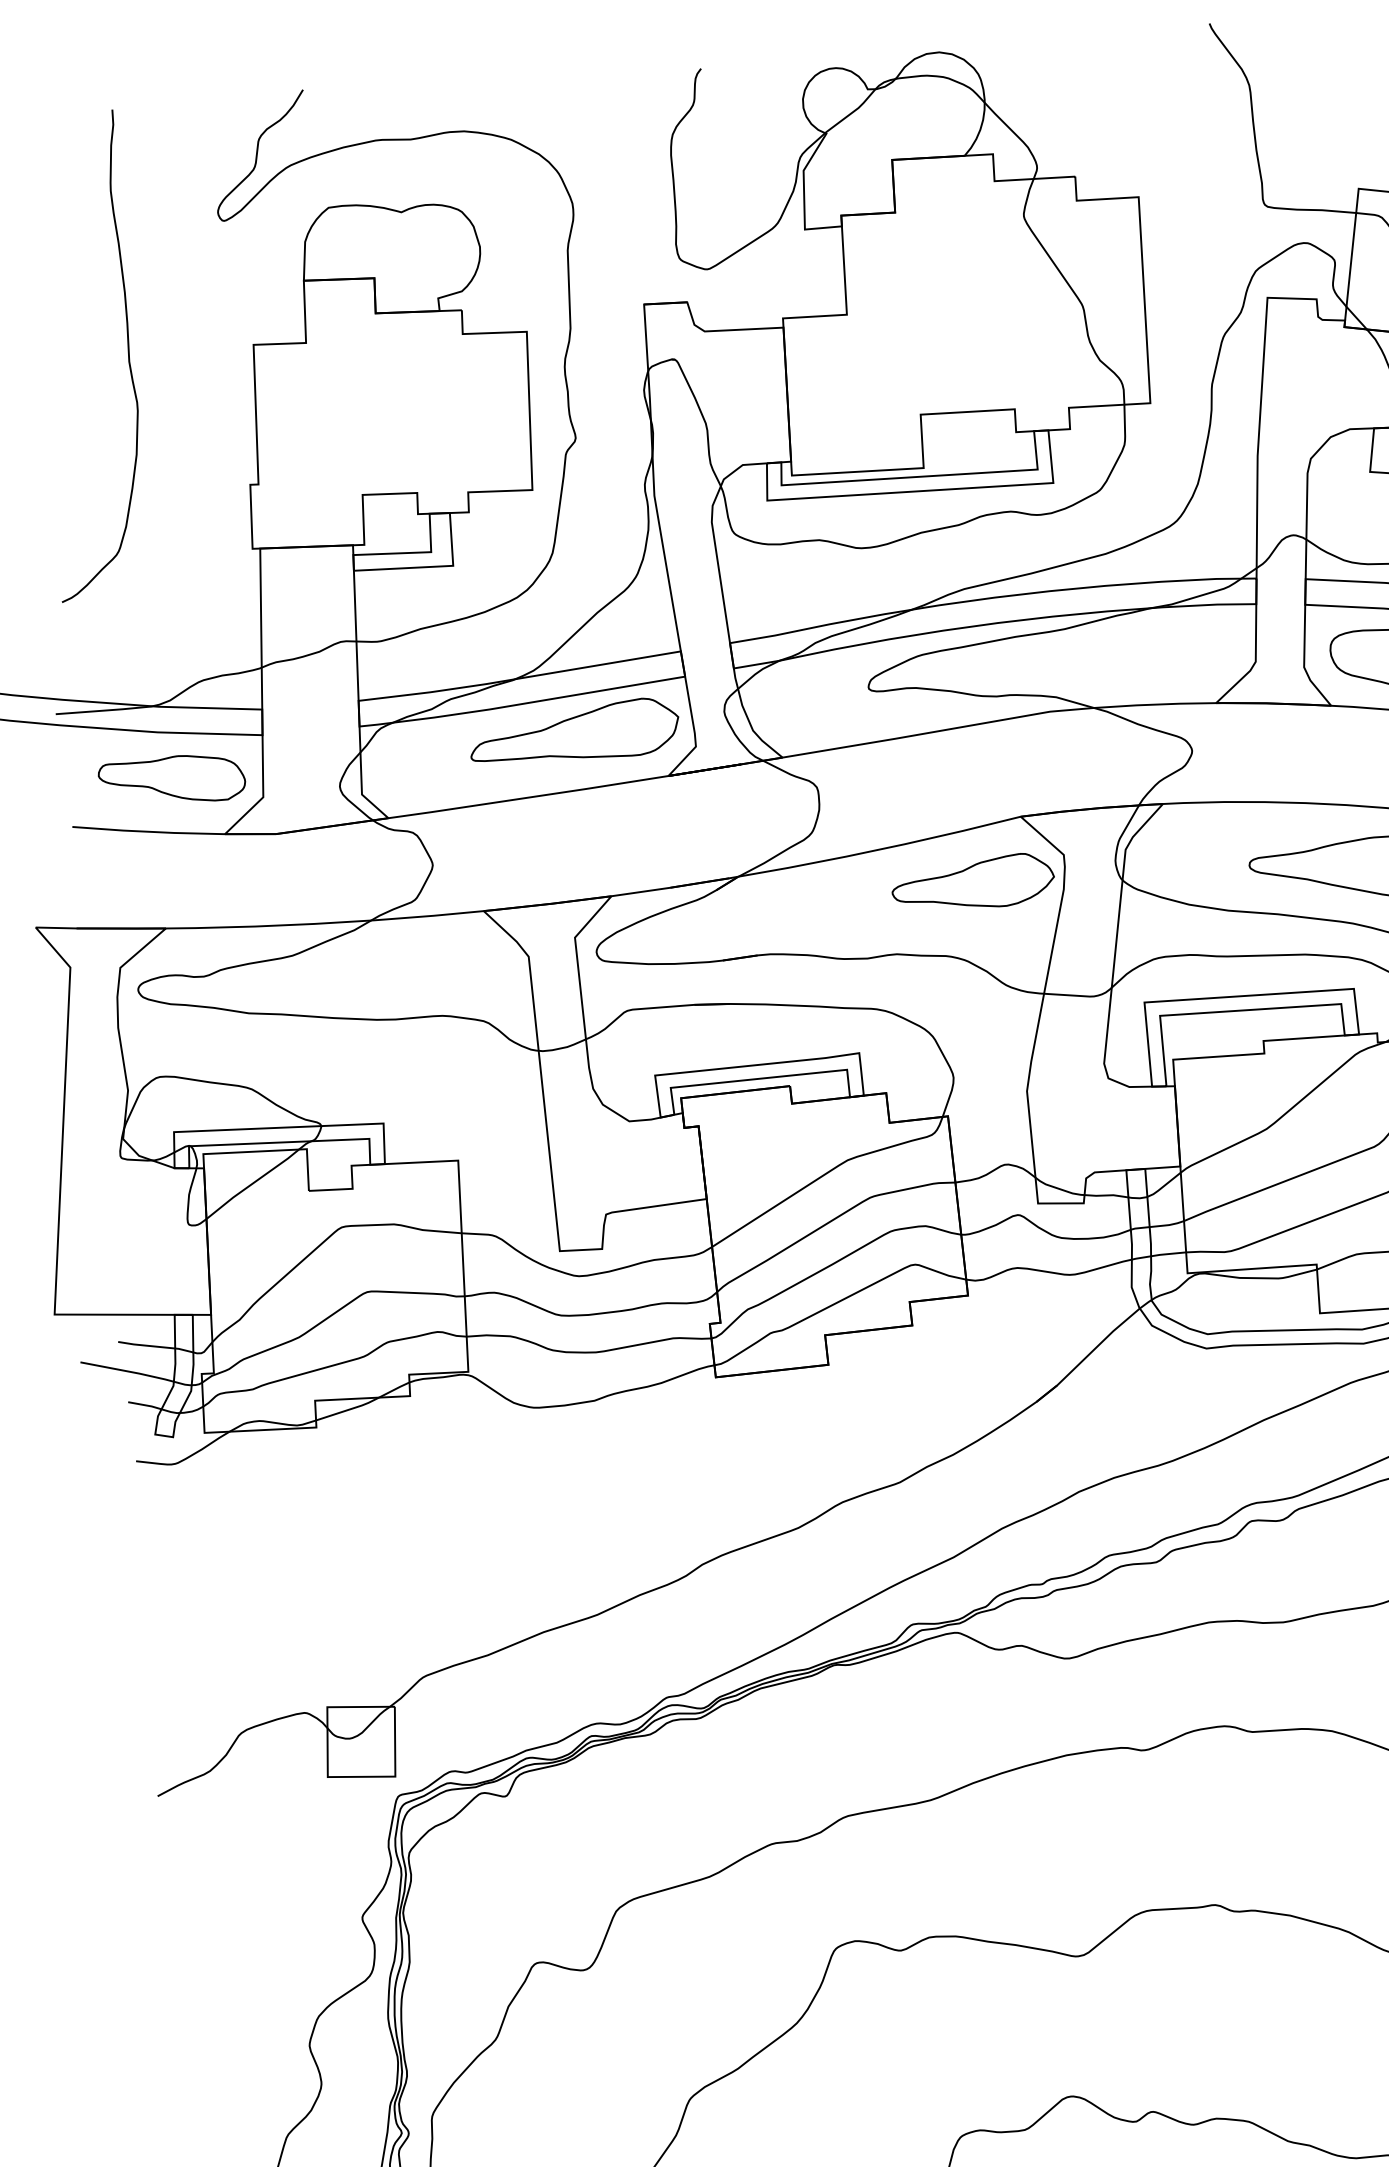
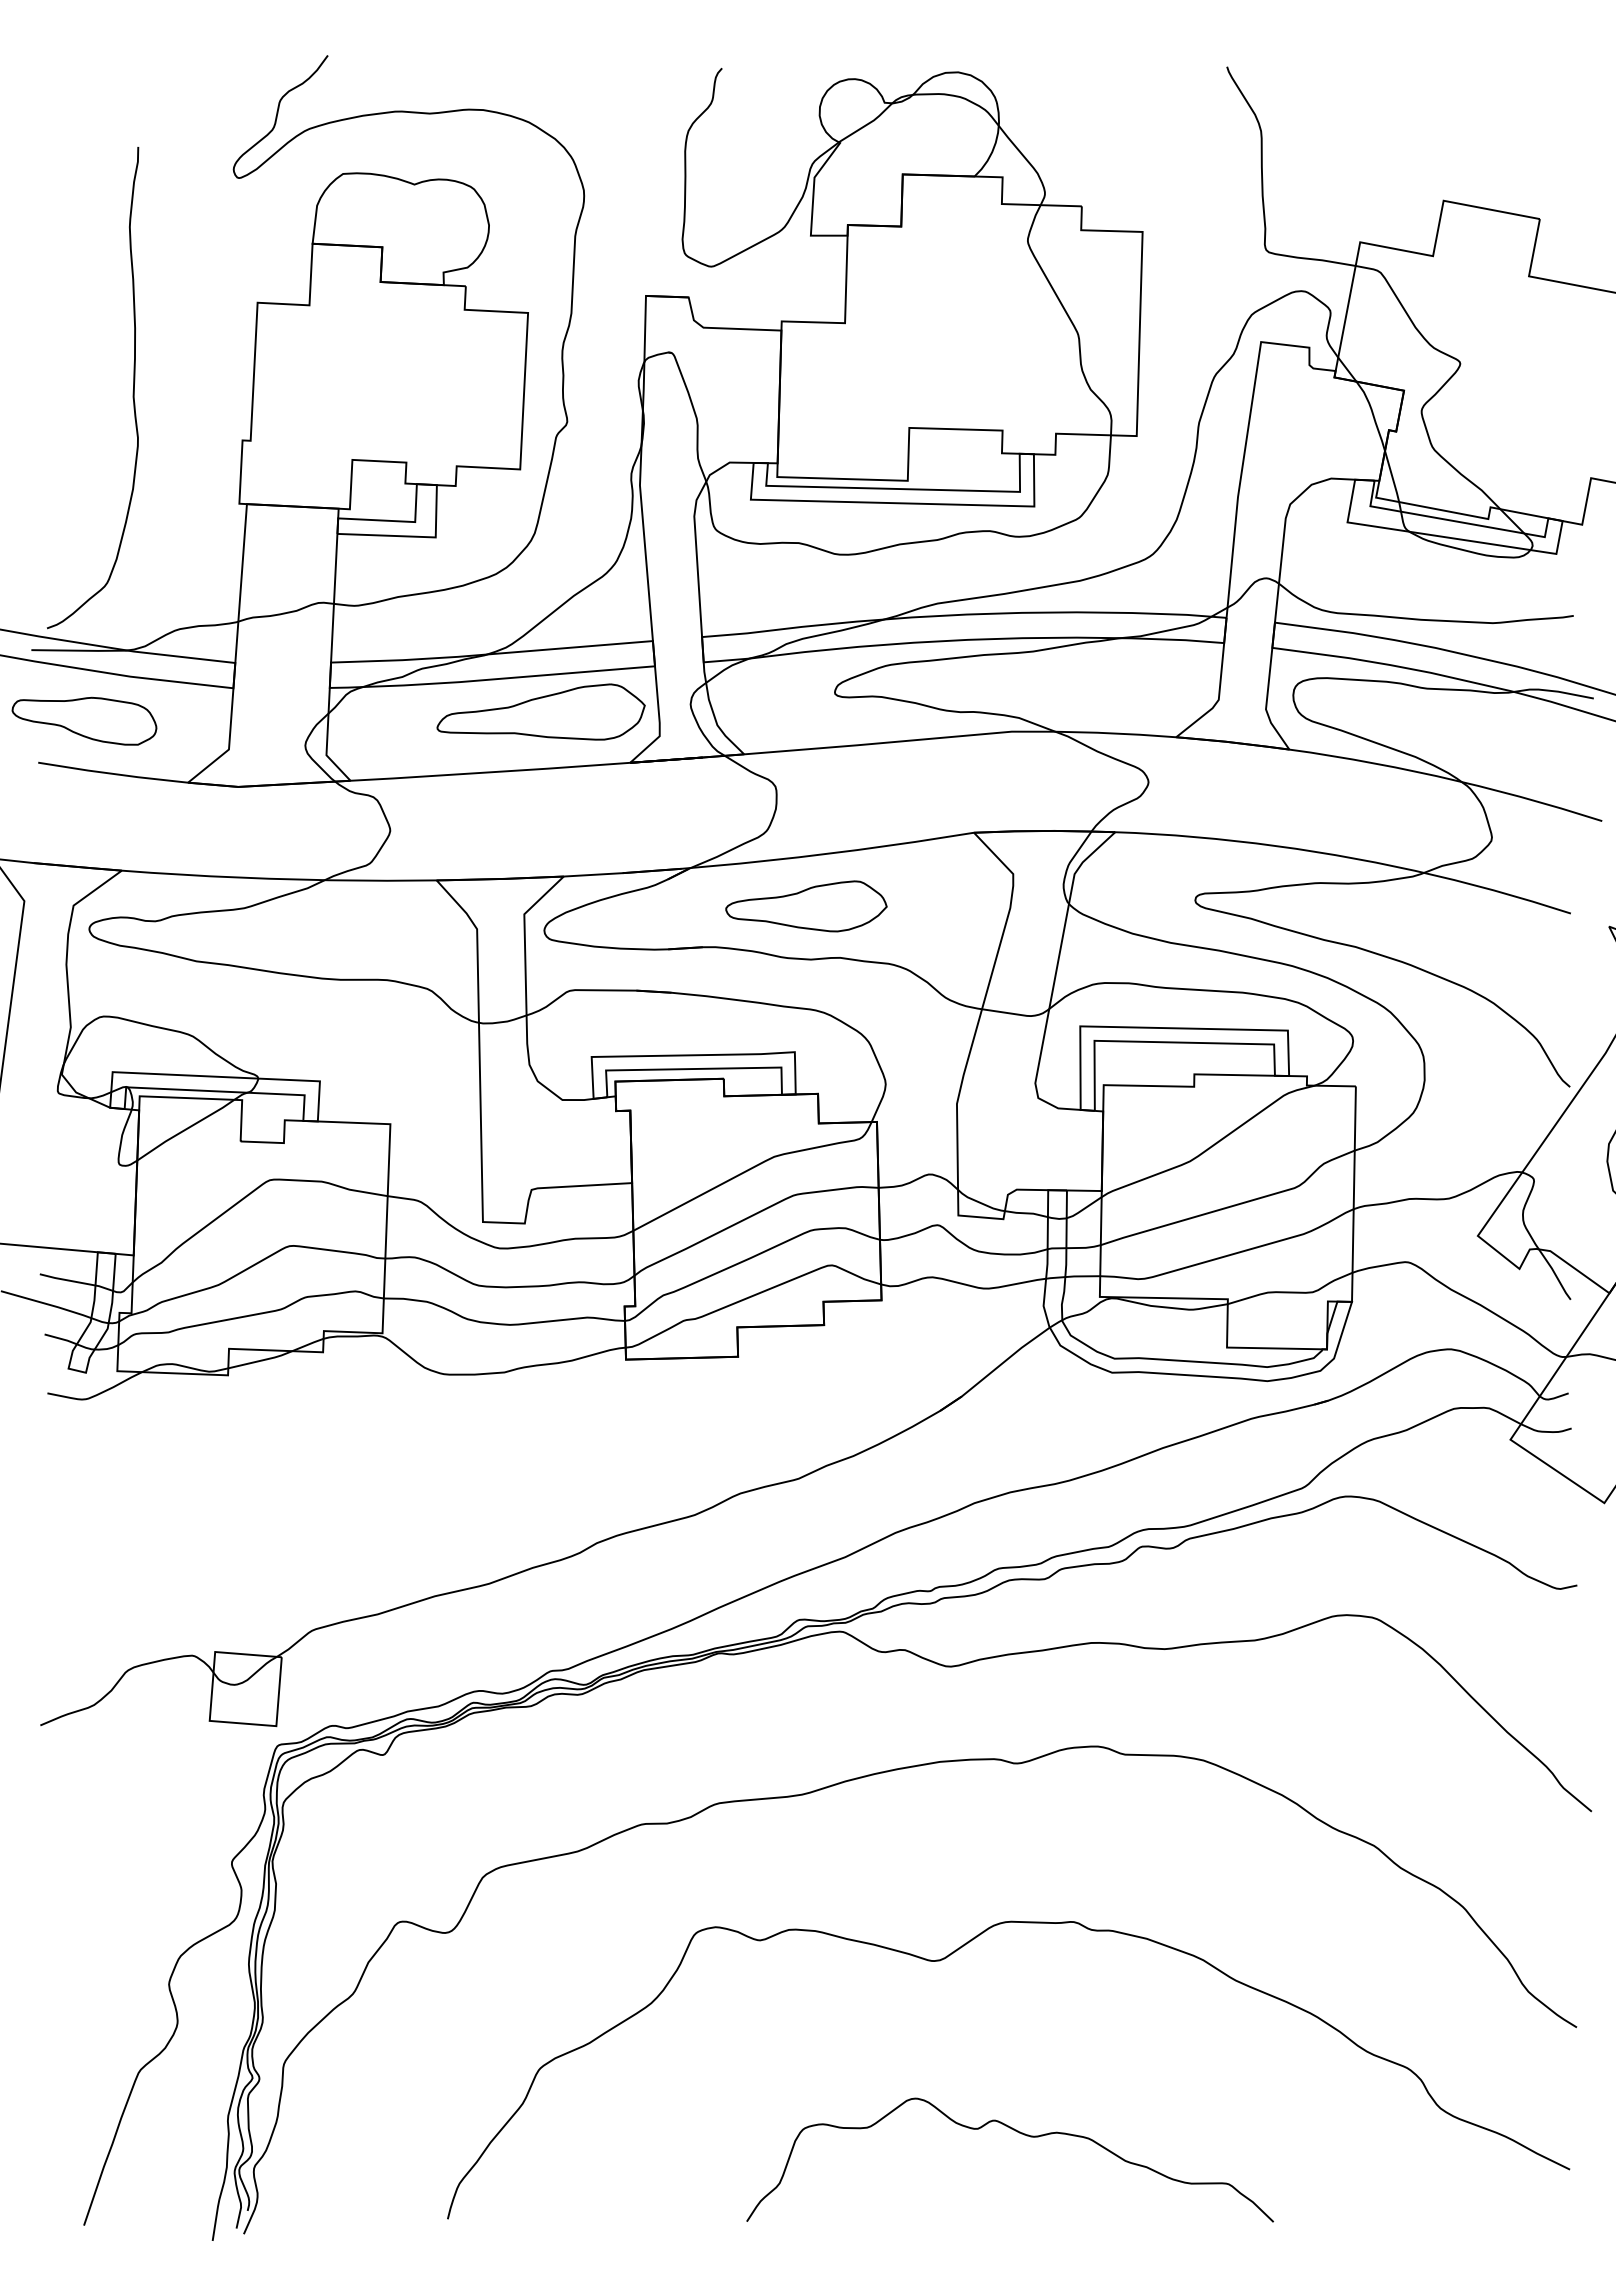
curve: (127, 356) -> (132, 391), moved
part: (172, 779) -> (84, 720), moved
part: (973, 883) -> (806, 906), moved

